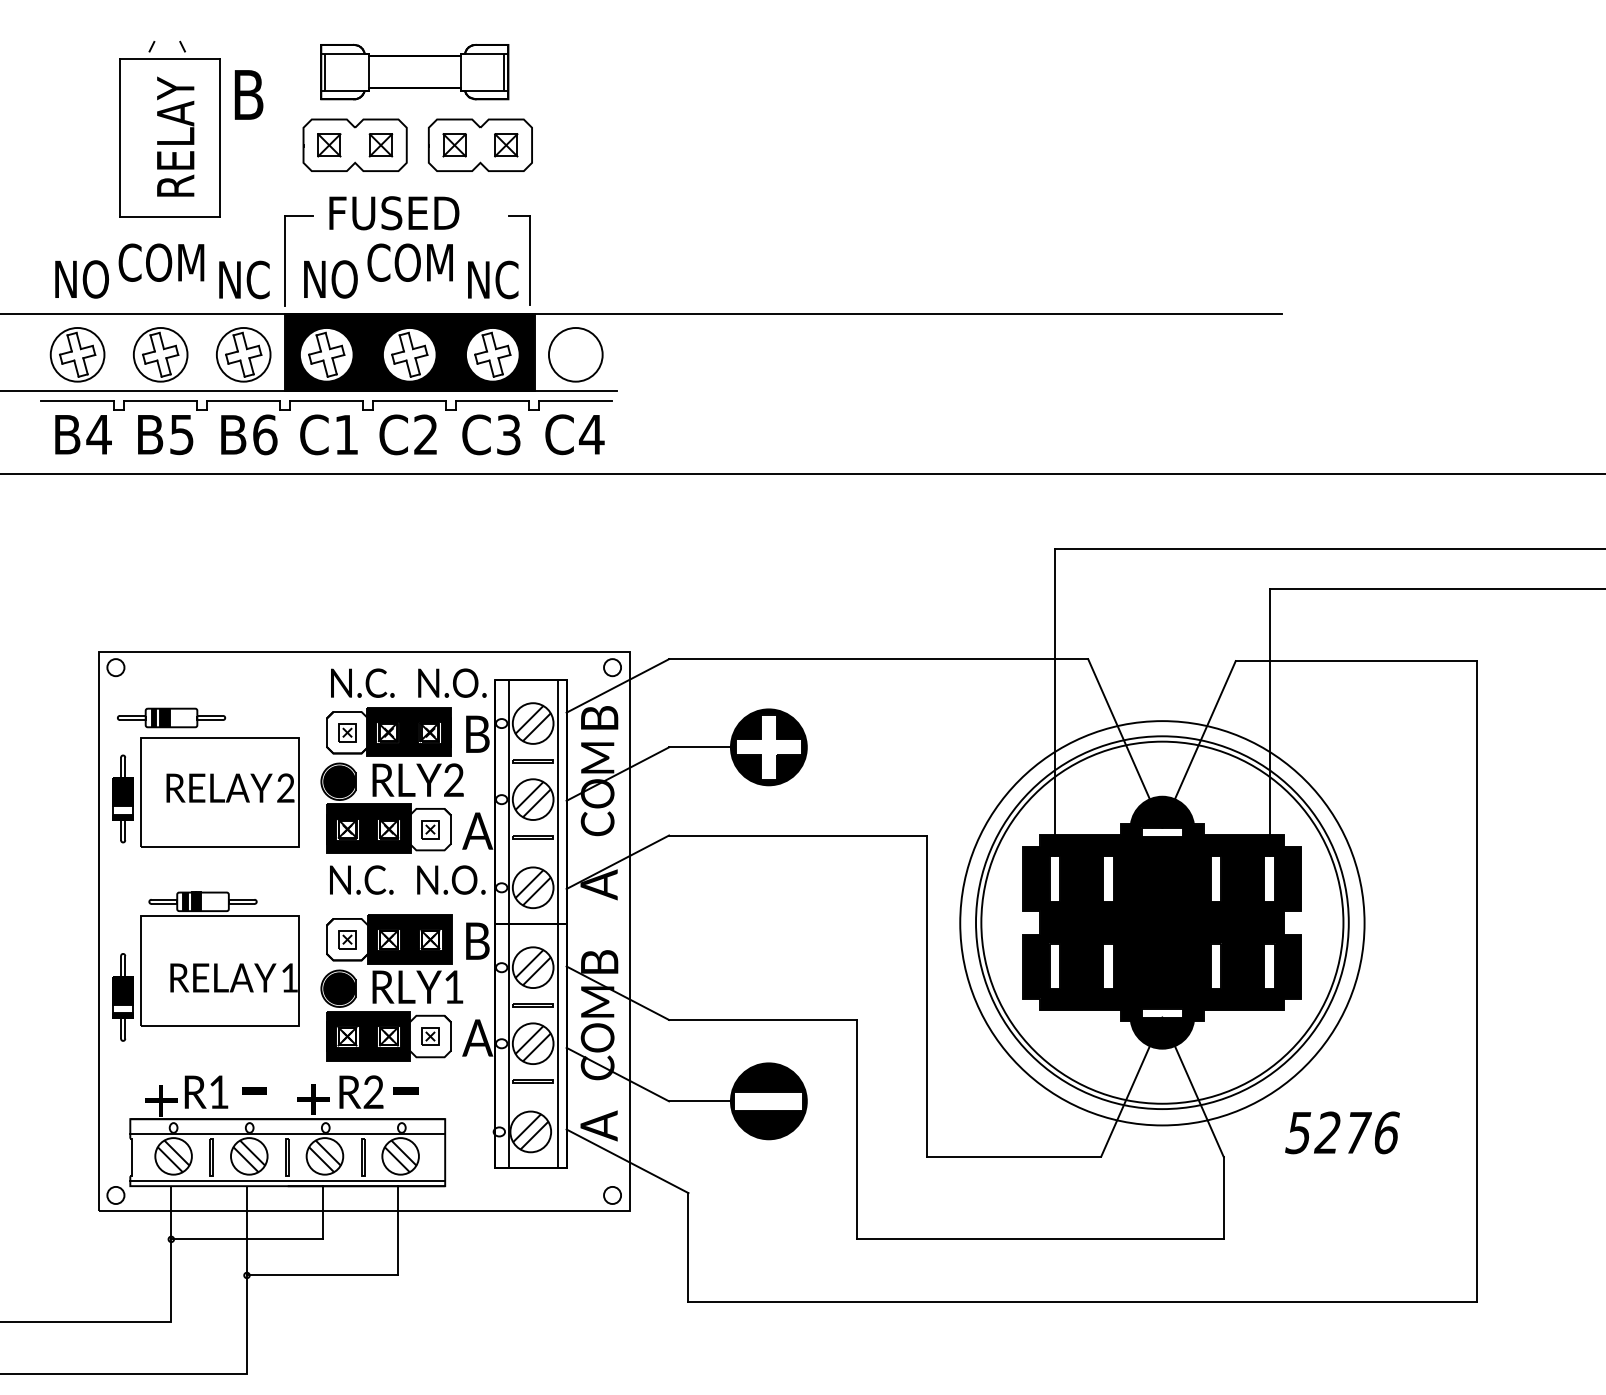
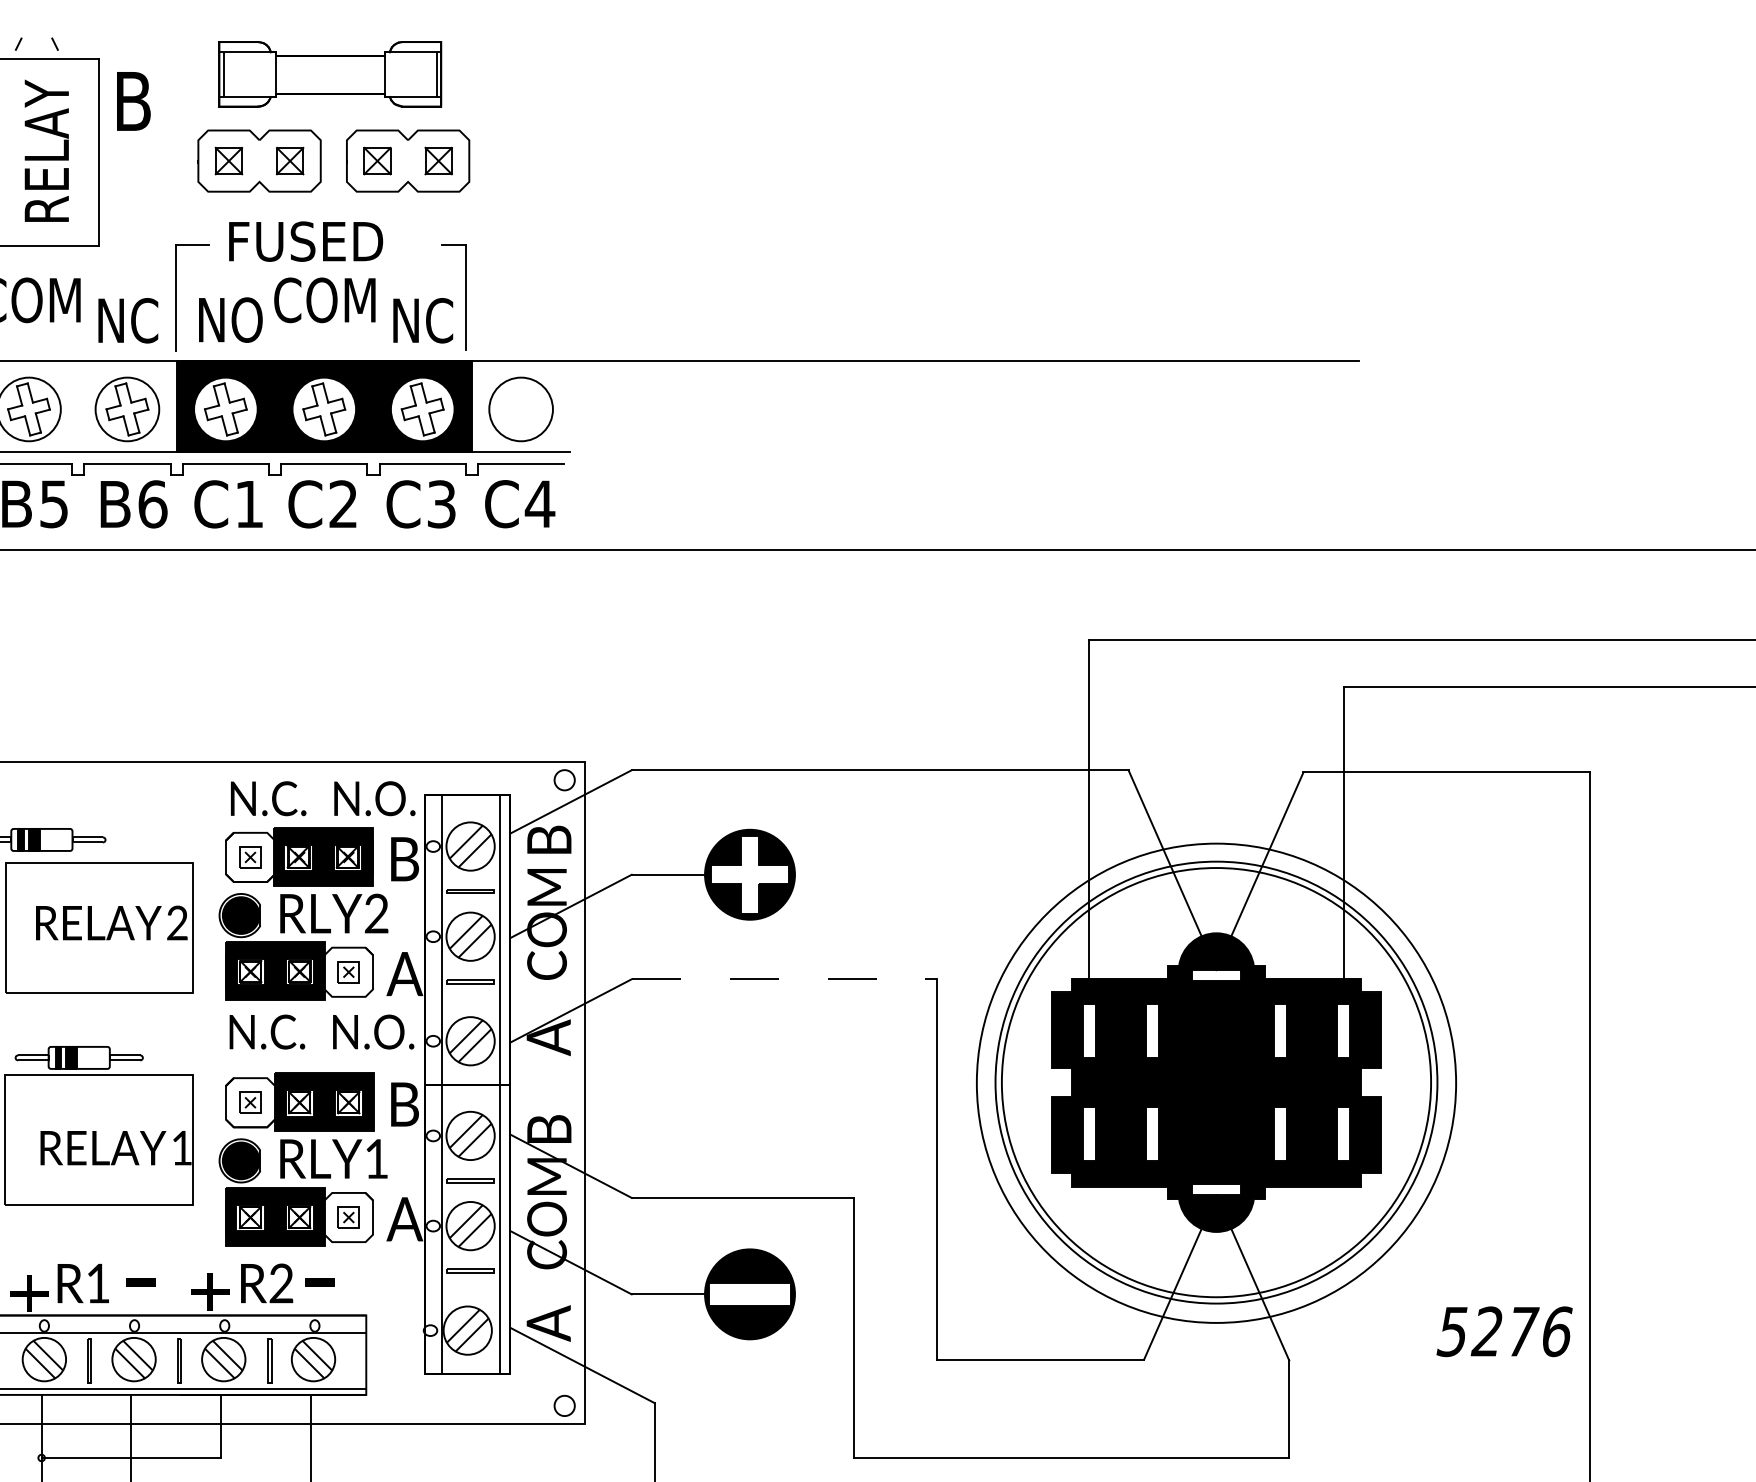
line: (798, 835) -> (785, 979), solid -> dashed
text: (1342, 1132) -> (1504, 1331), moved

